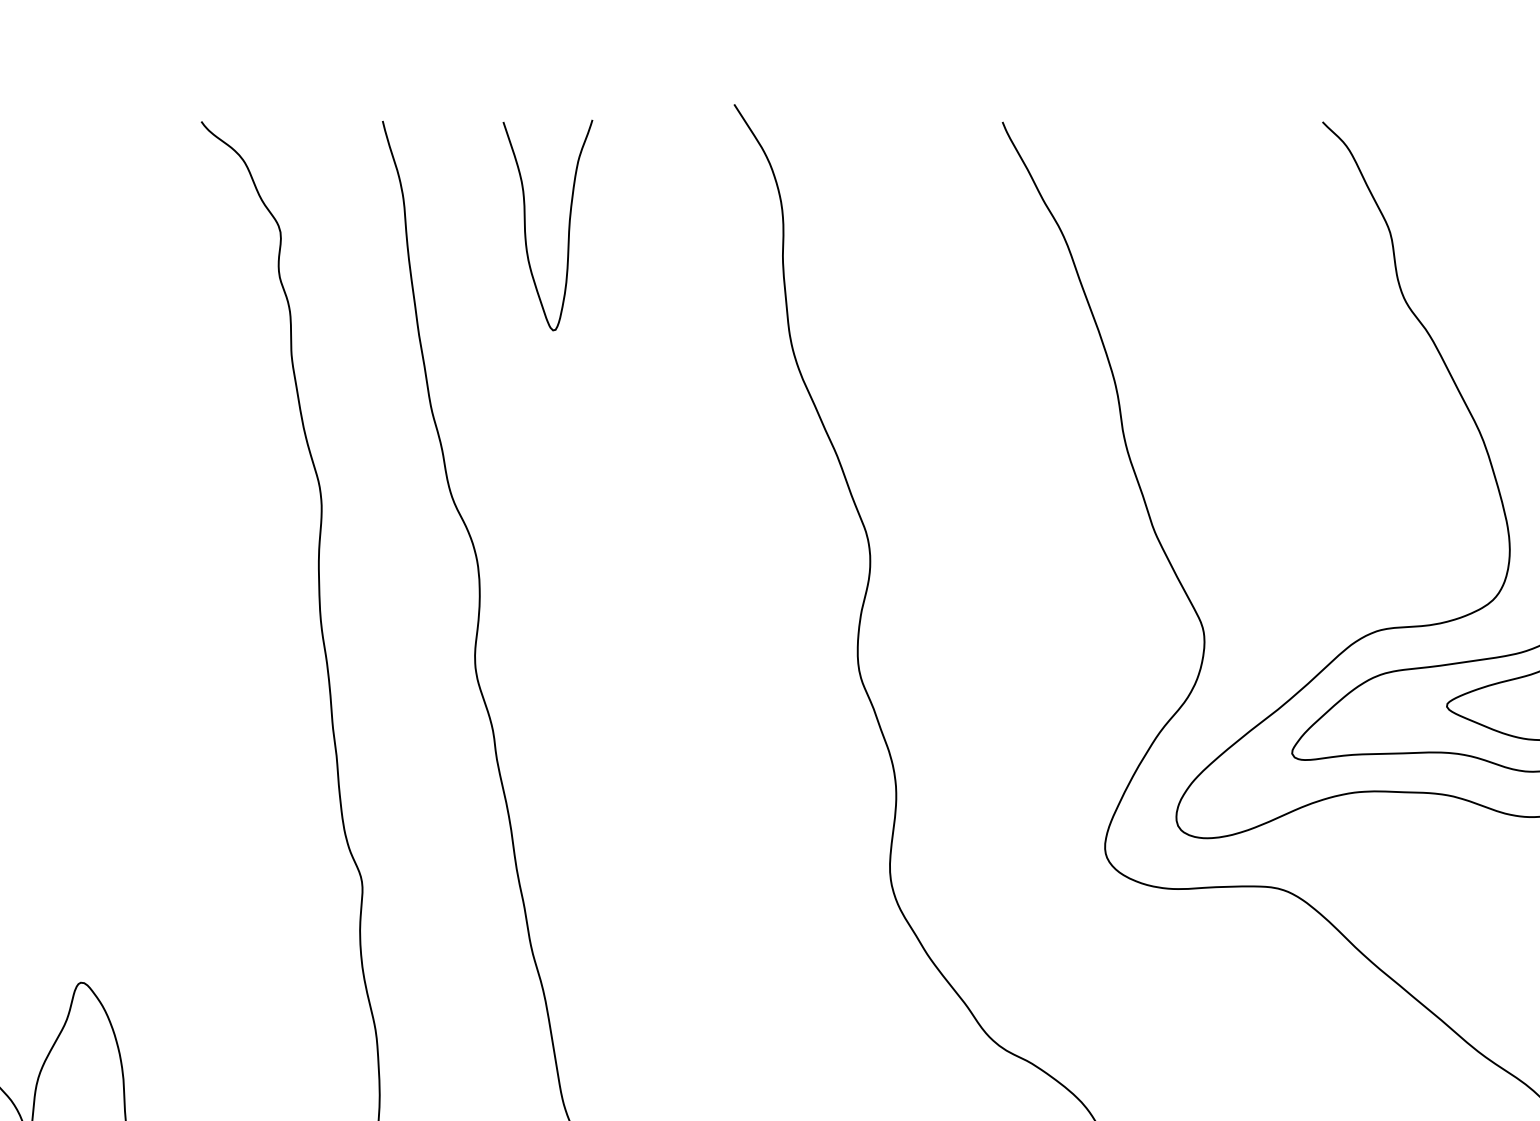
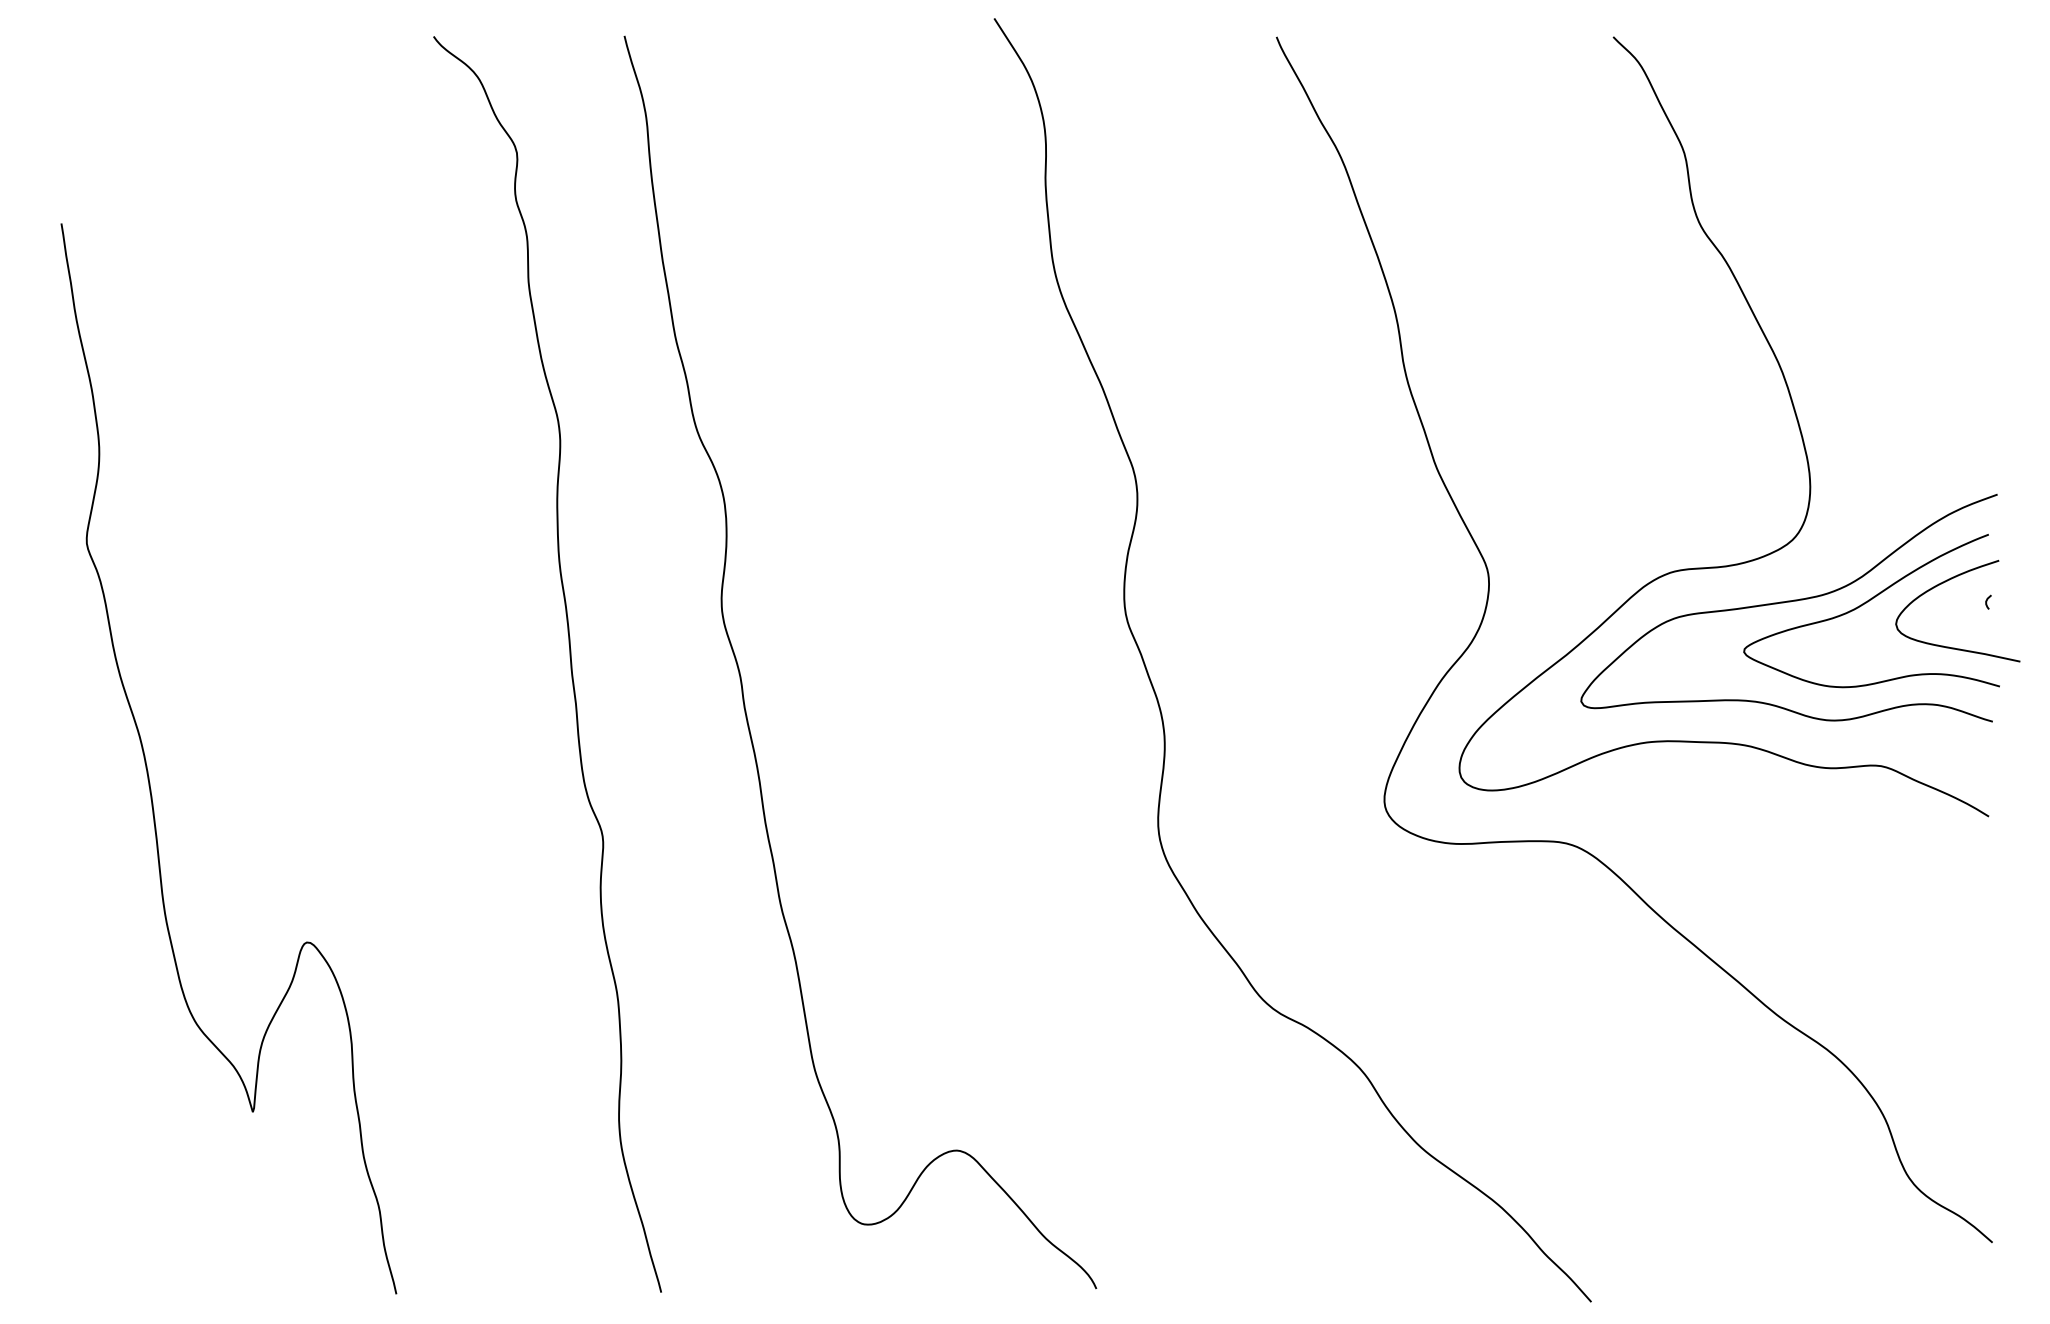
curve: (568, 228) -> (819, 148), removed

